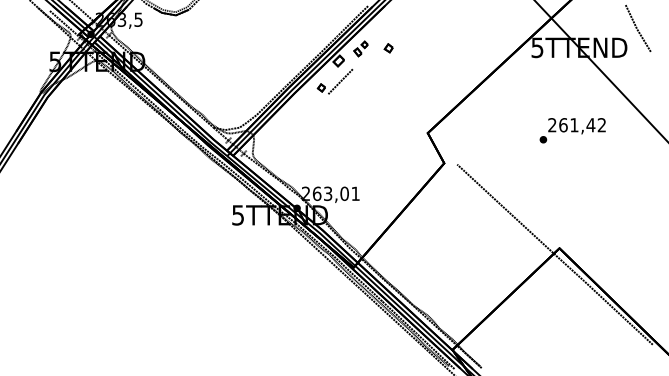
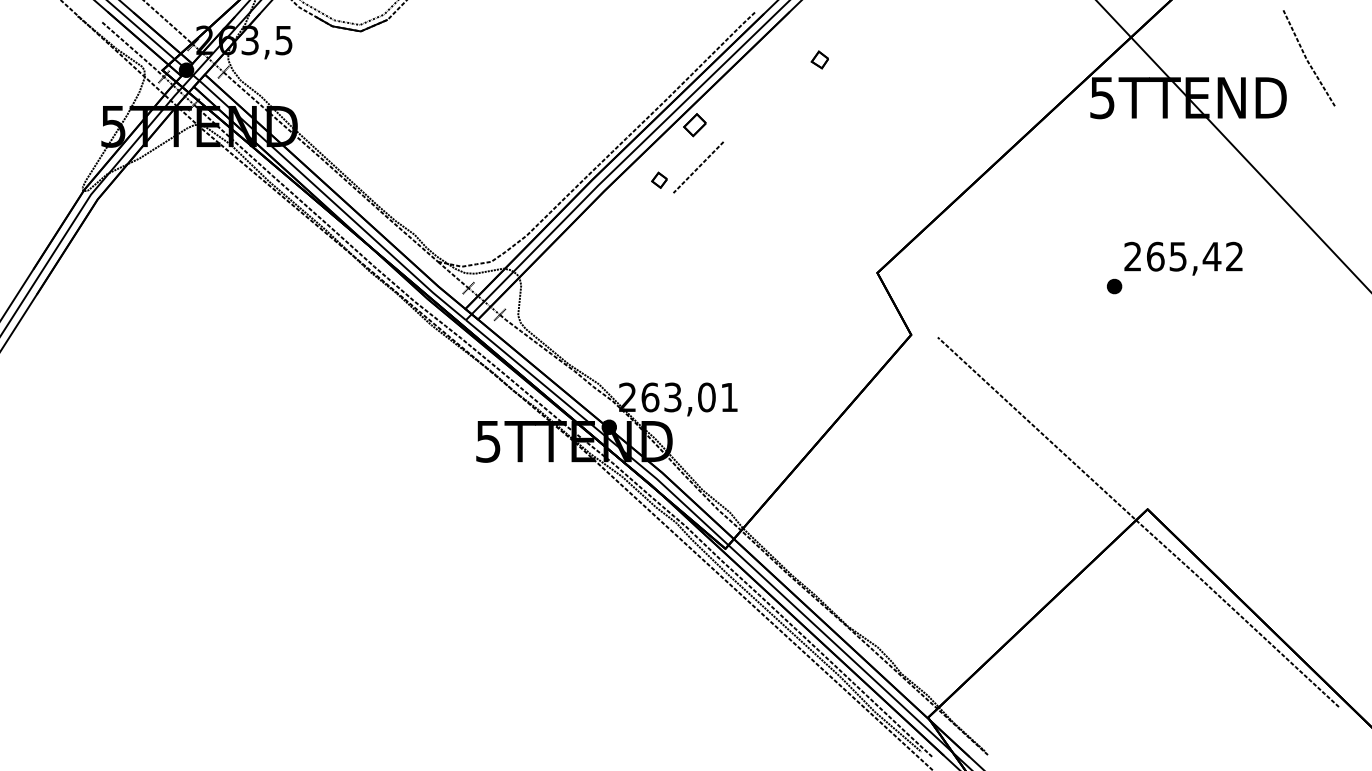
part: (360, 48) -> (739, 99), removed
part: (388, 48) -> (819, 60), moved
text: (574, 125) -> (1178, 257), 261,42 -> 265,42

